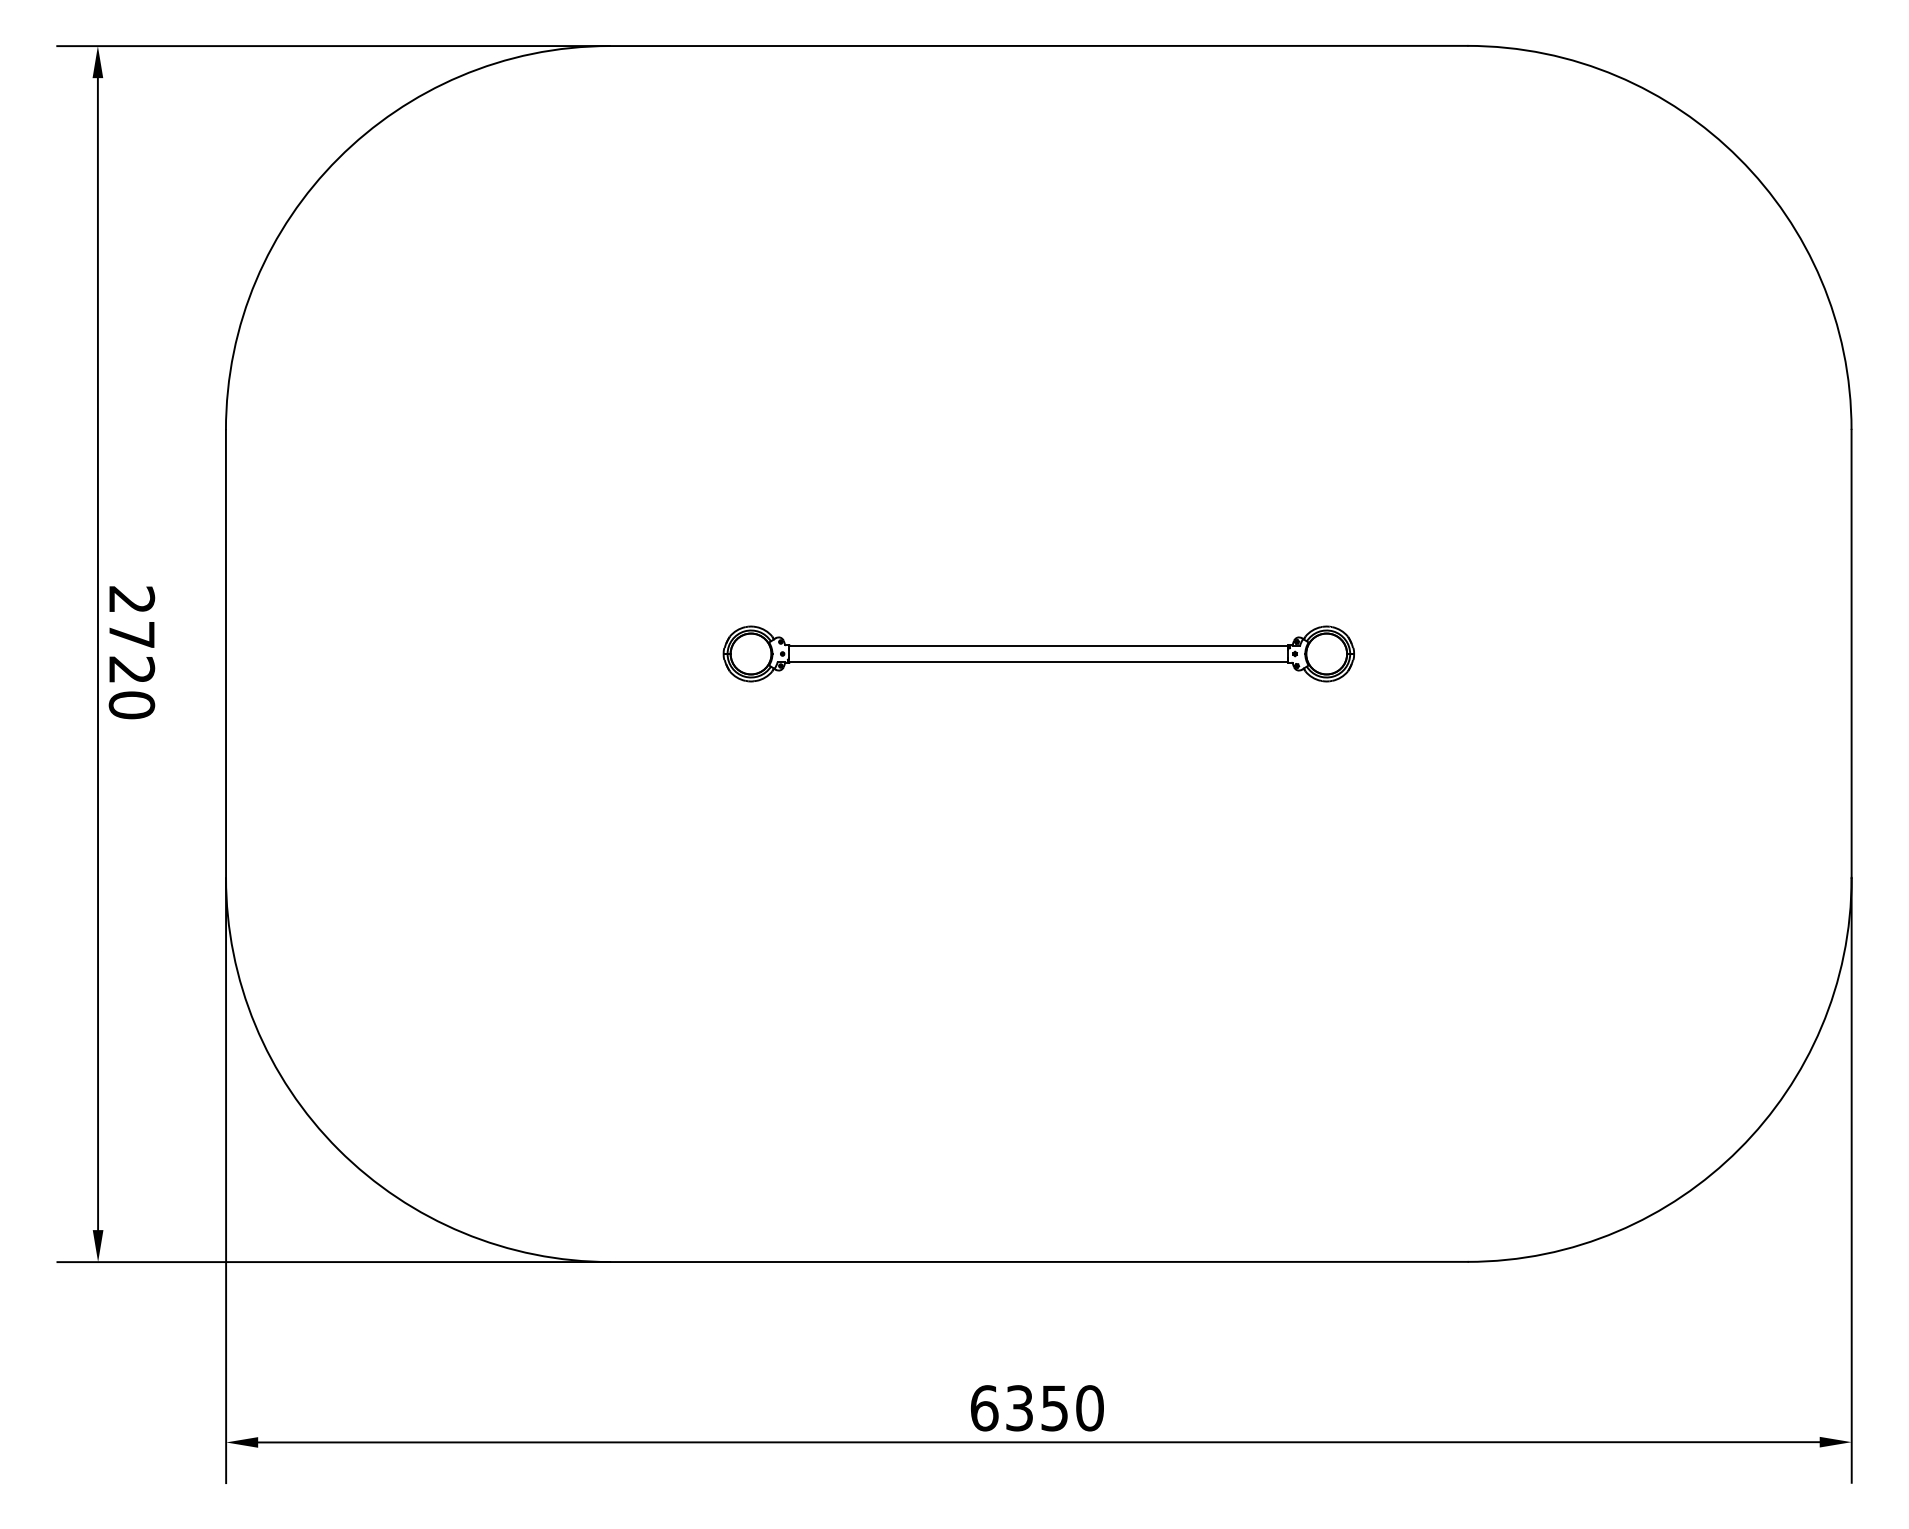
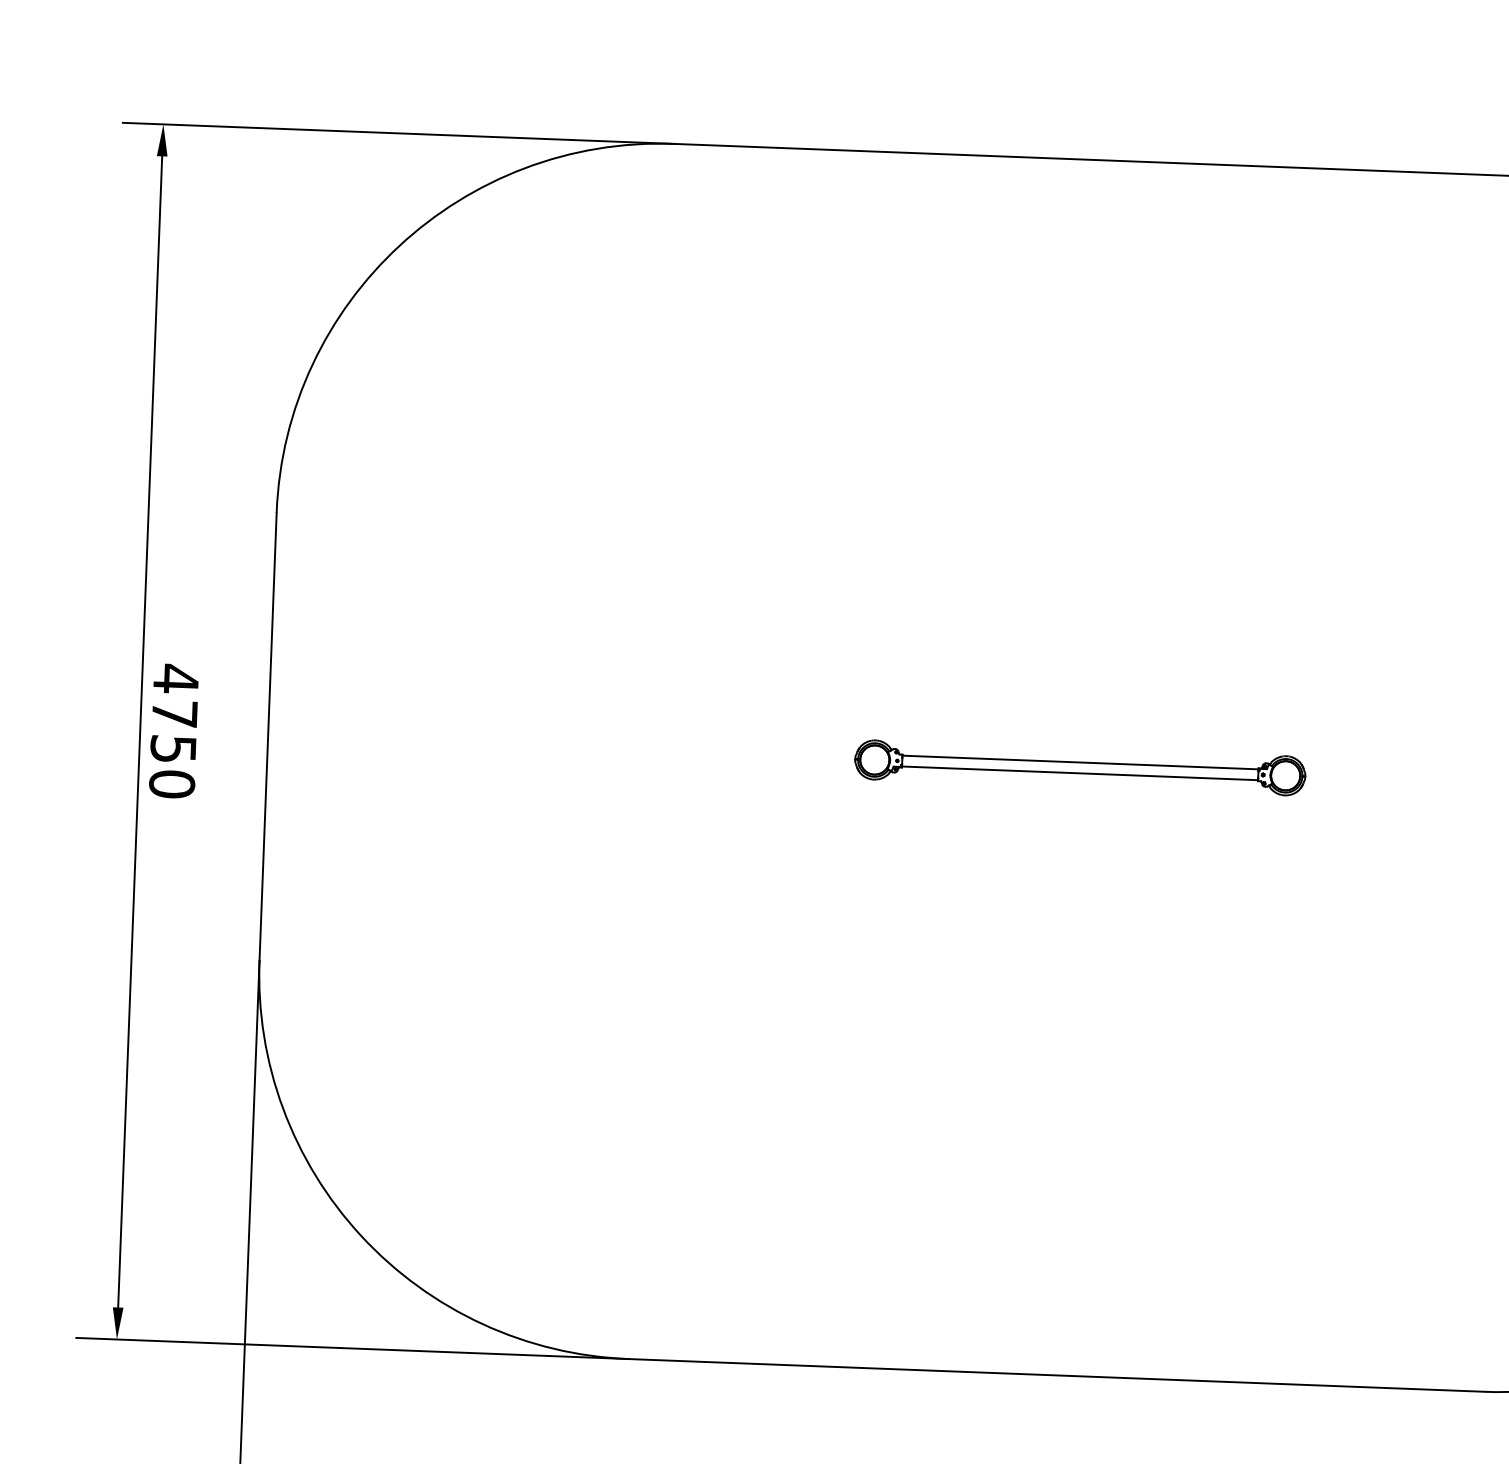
text: (131, 633) -> (174, 712), 2720 -> 4750
part: (1038, 653) -> (1080, 767), size x0.71

